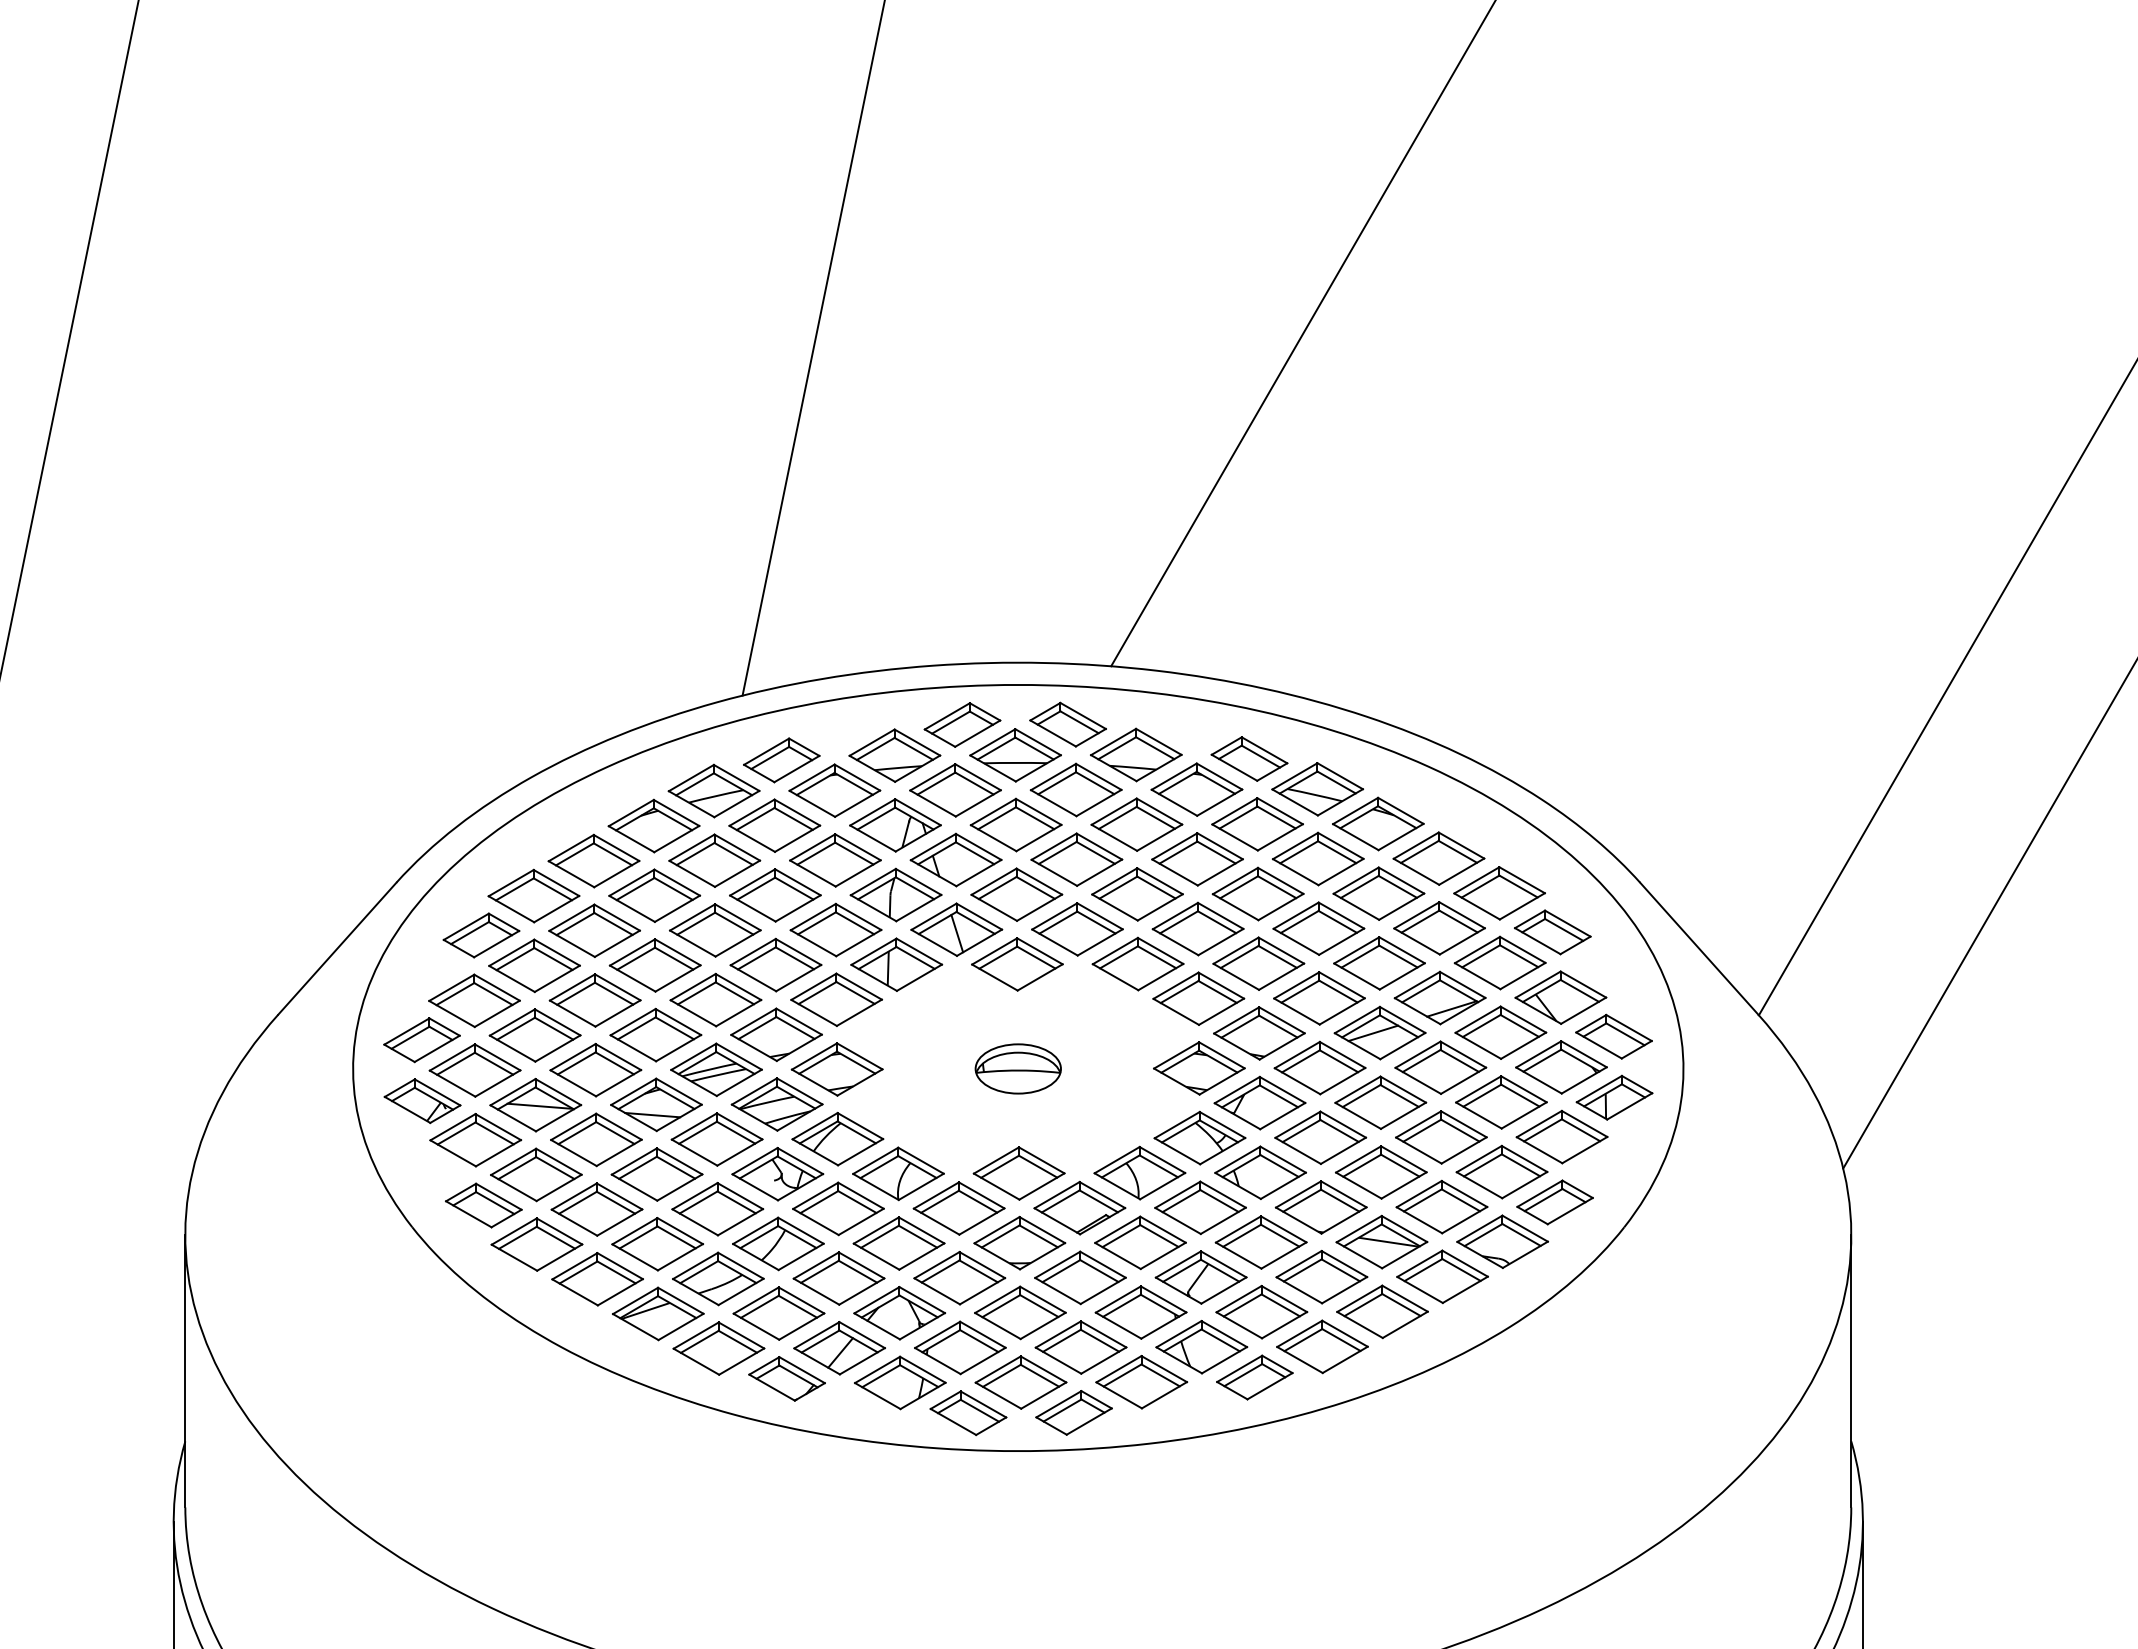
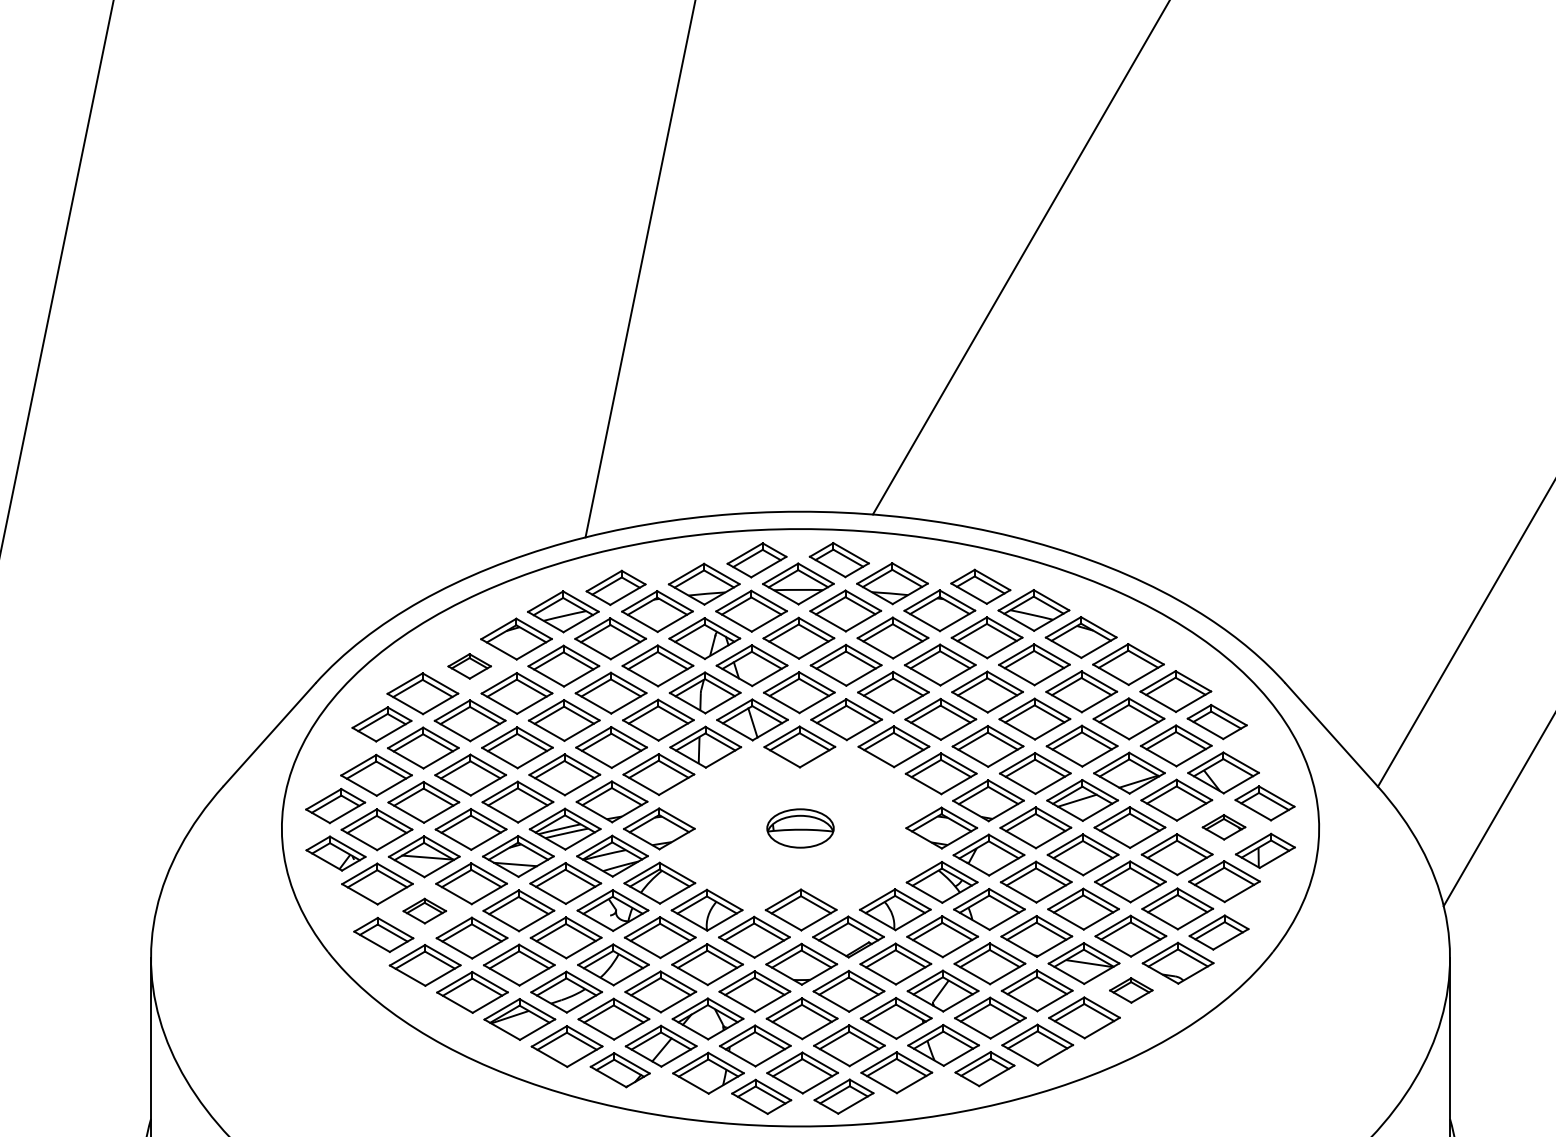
part: (593, 860) -> (469, 665), size x0.6
part: (1561, 1067) -> (1224, 827), size x0.6
part: (536, 1174) -> (424, 910), size x0.6
part: (1442, 1276) -> (1131, 990), size x0.6

